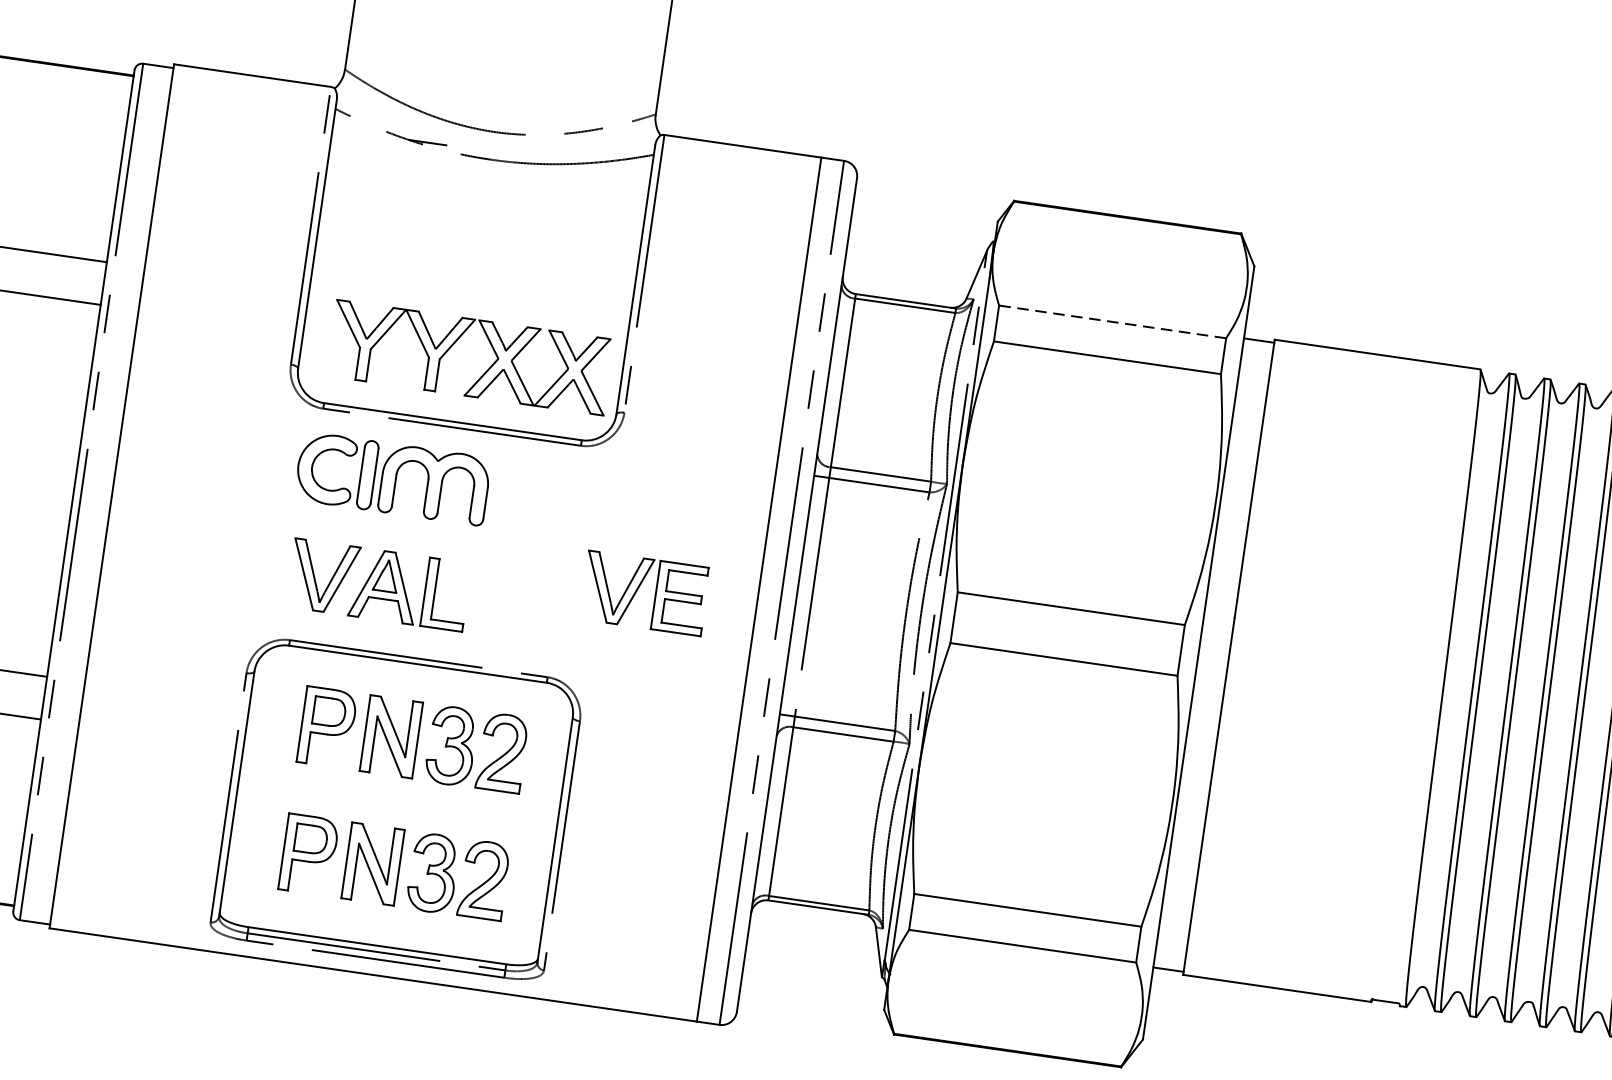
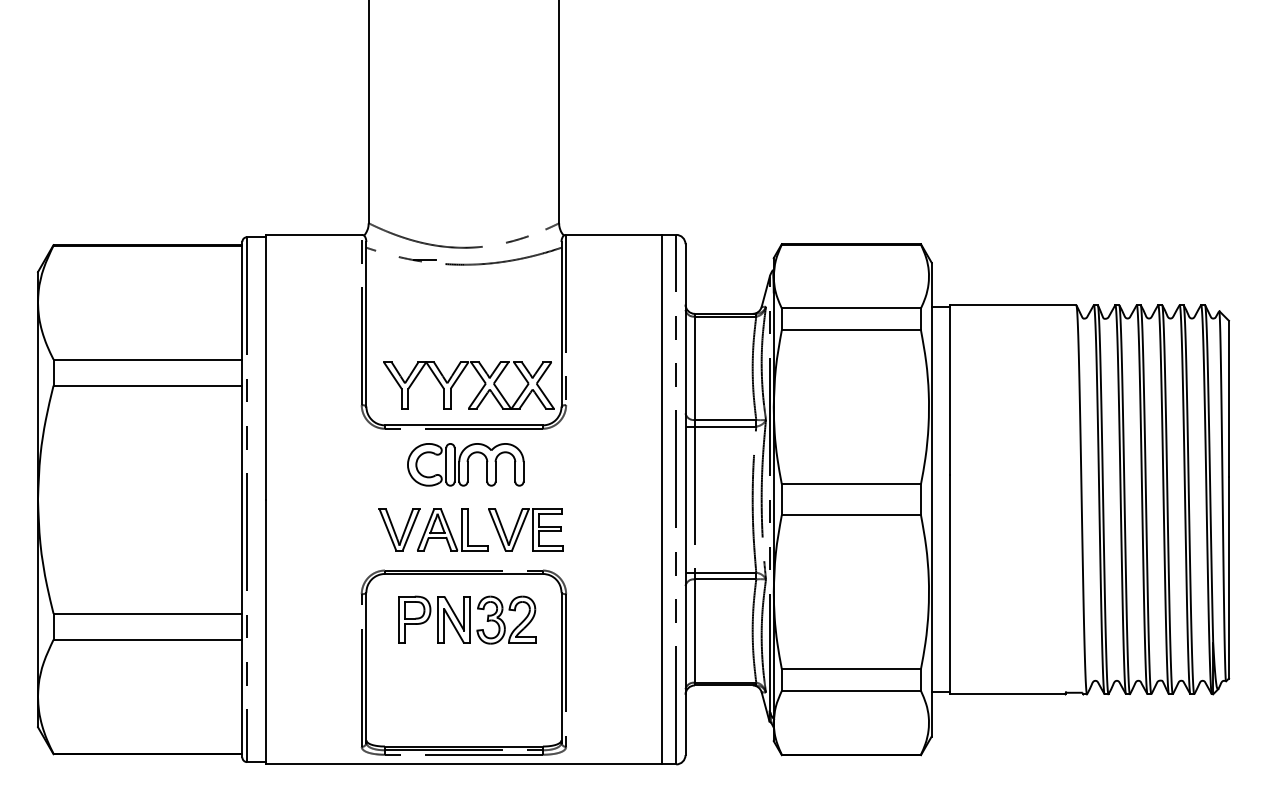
line: (1112, 322) -> (851, 308), dashed -> solid
part: (392, 478) -> (465, 464), moved
part: (644, 592) -> (525, 529), moved
part: (394, 866) -> (467, 697), removed

